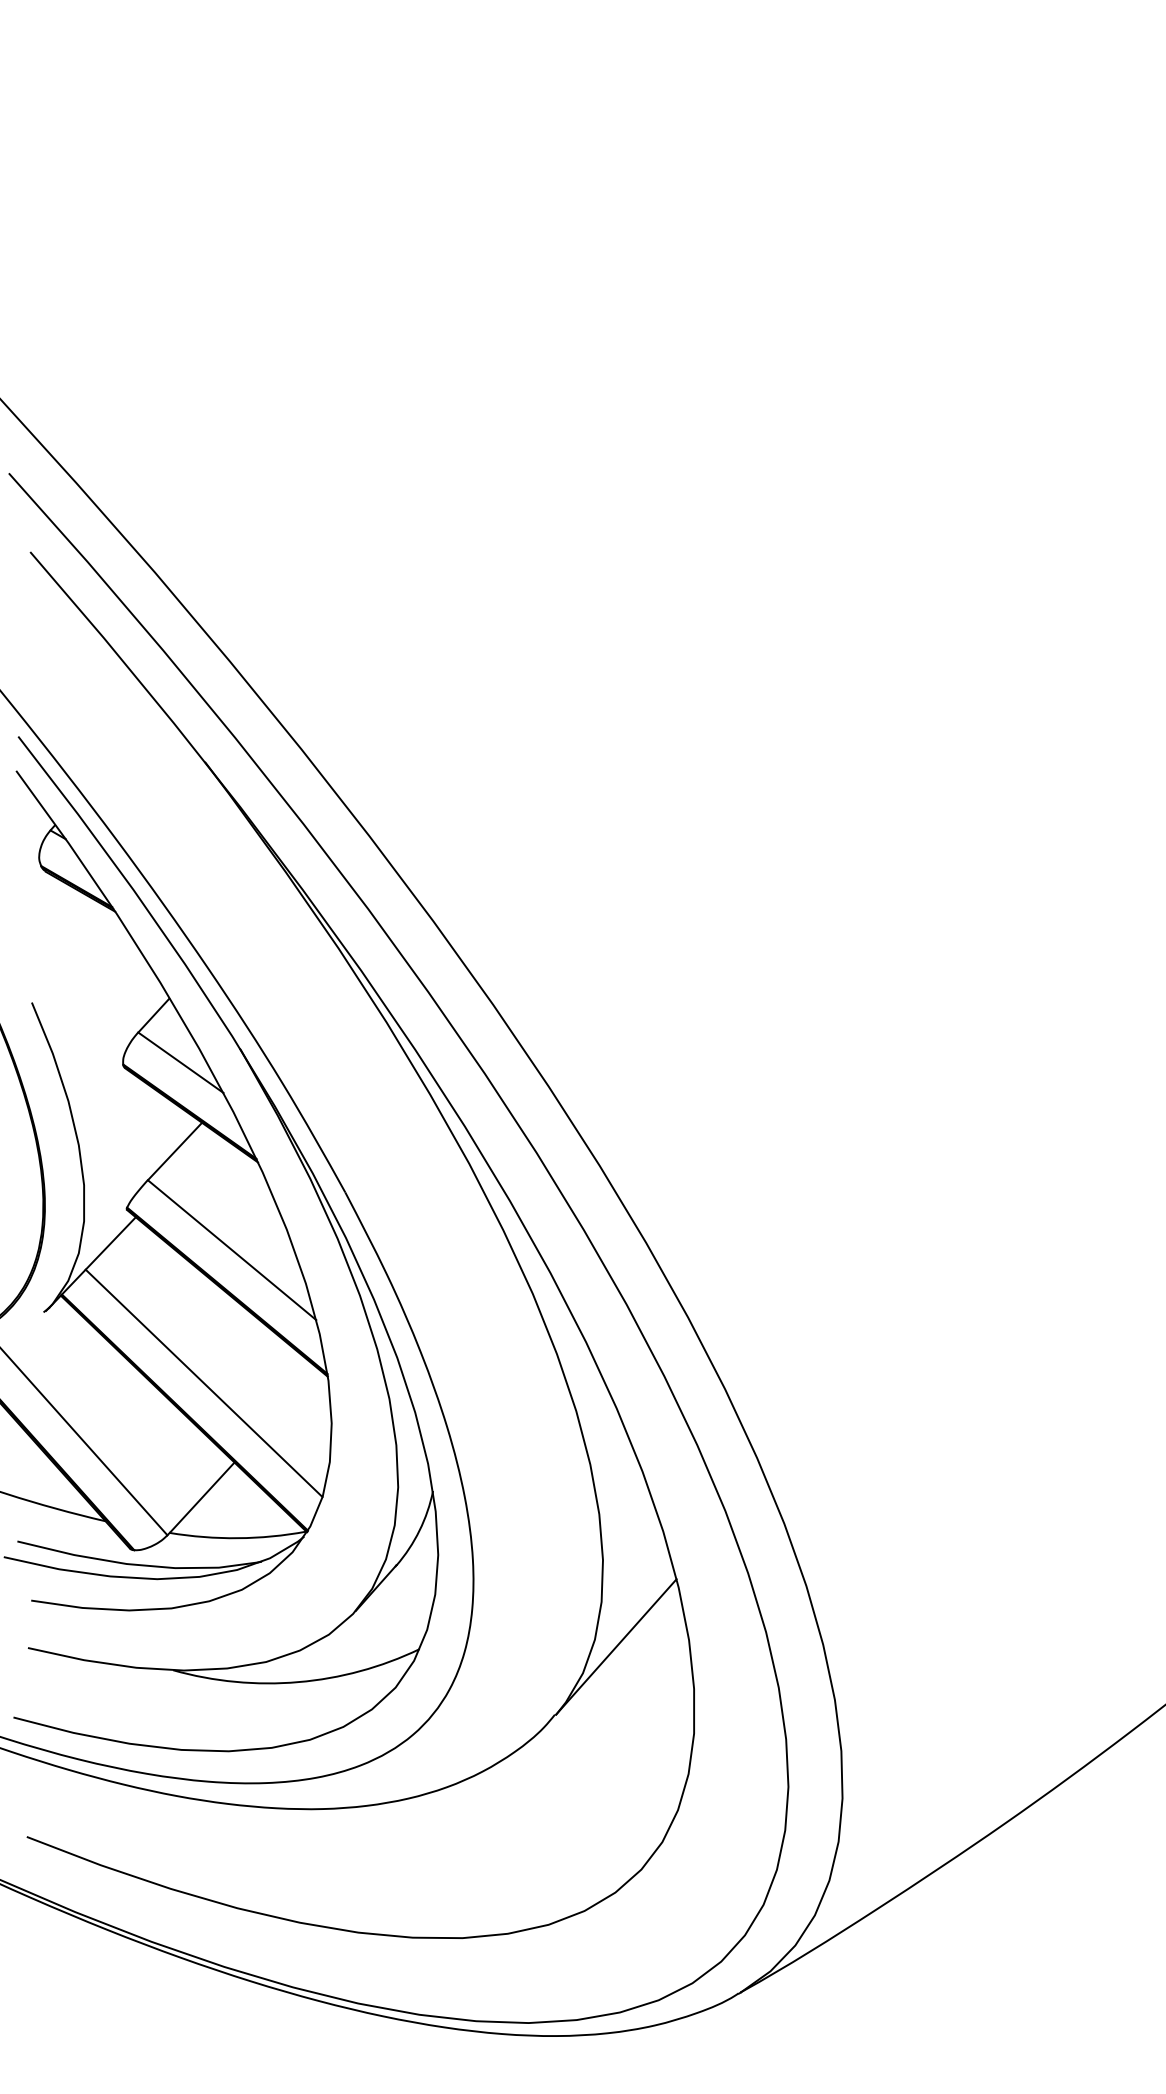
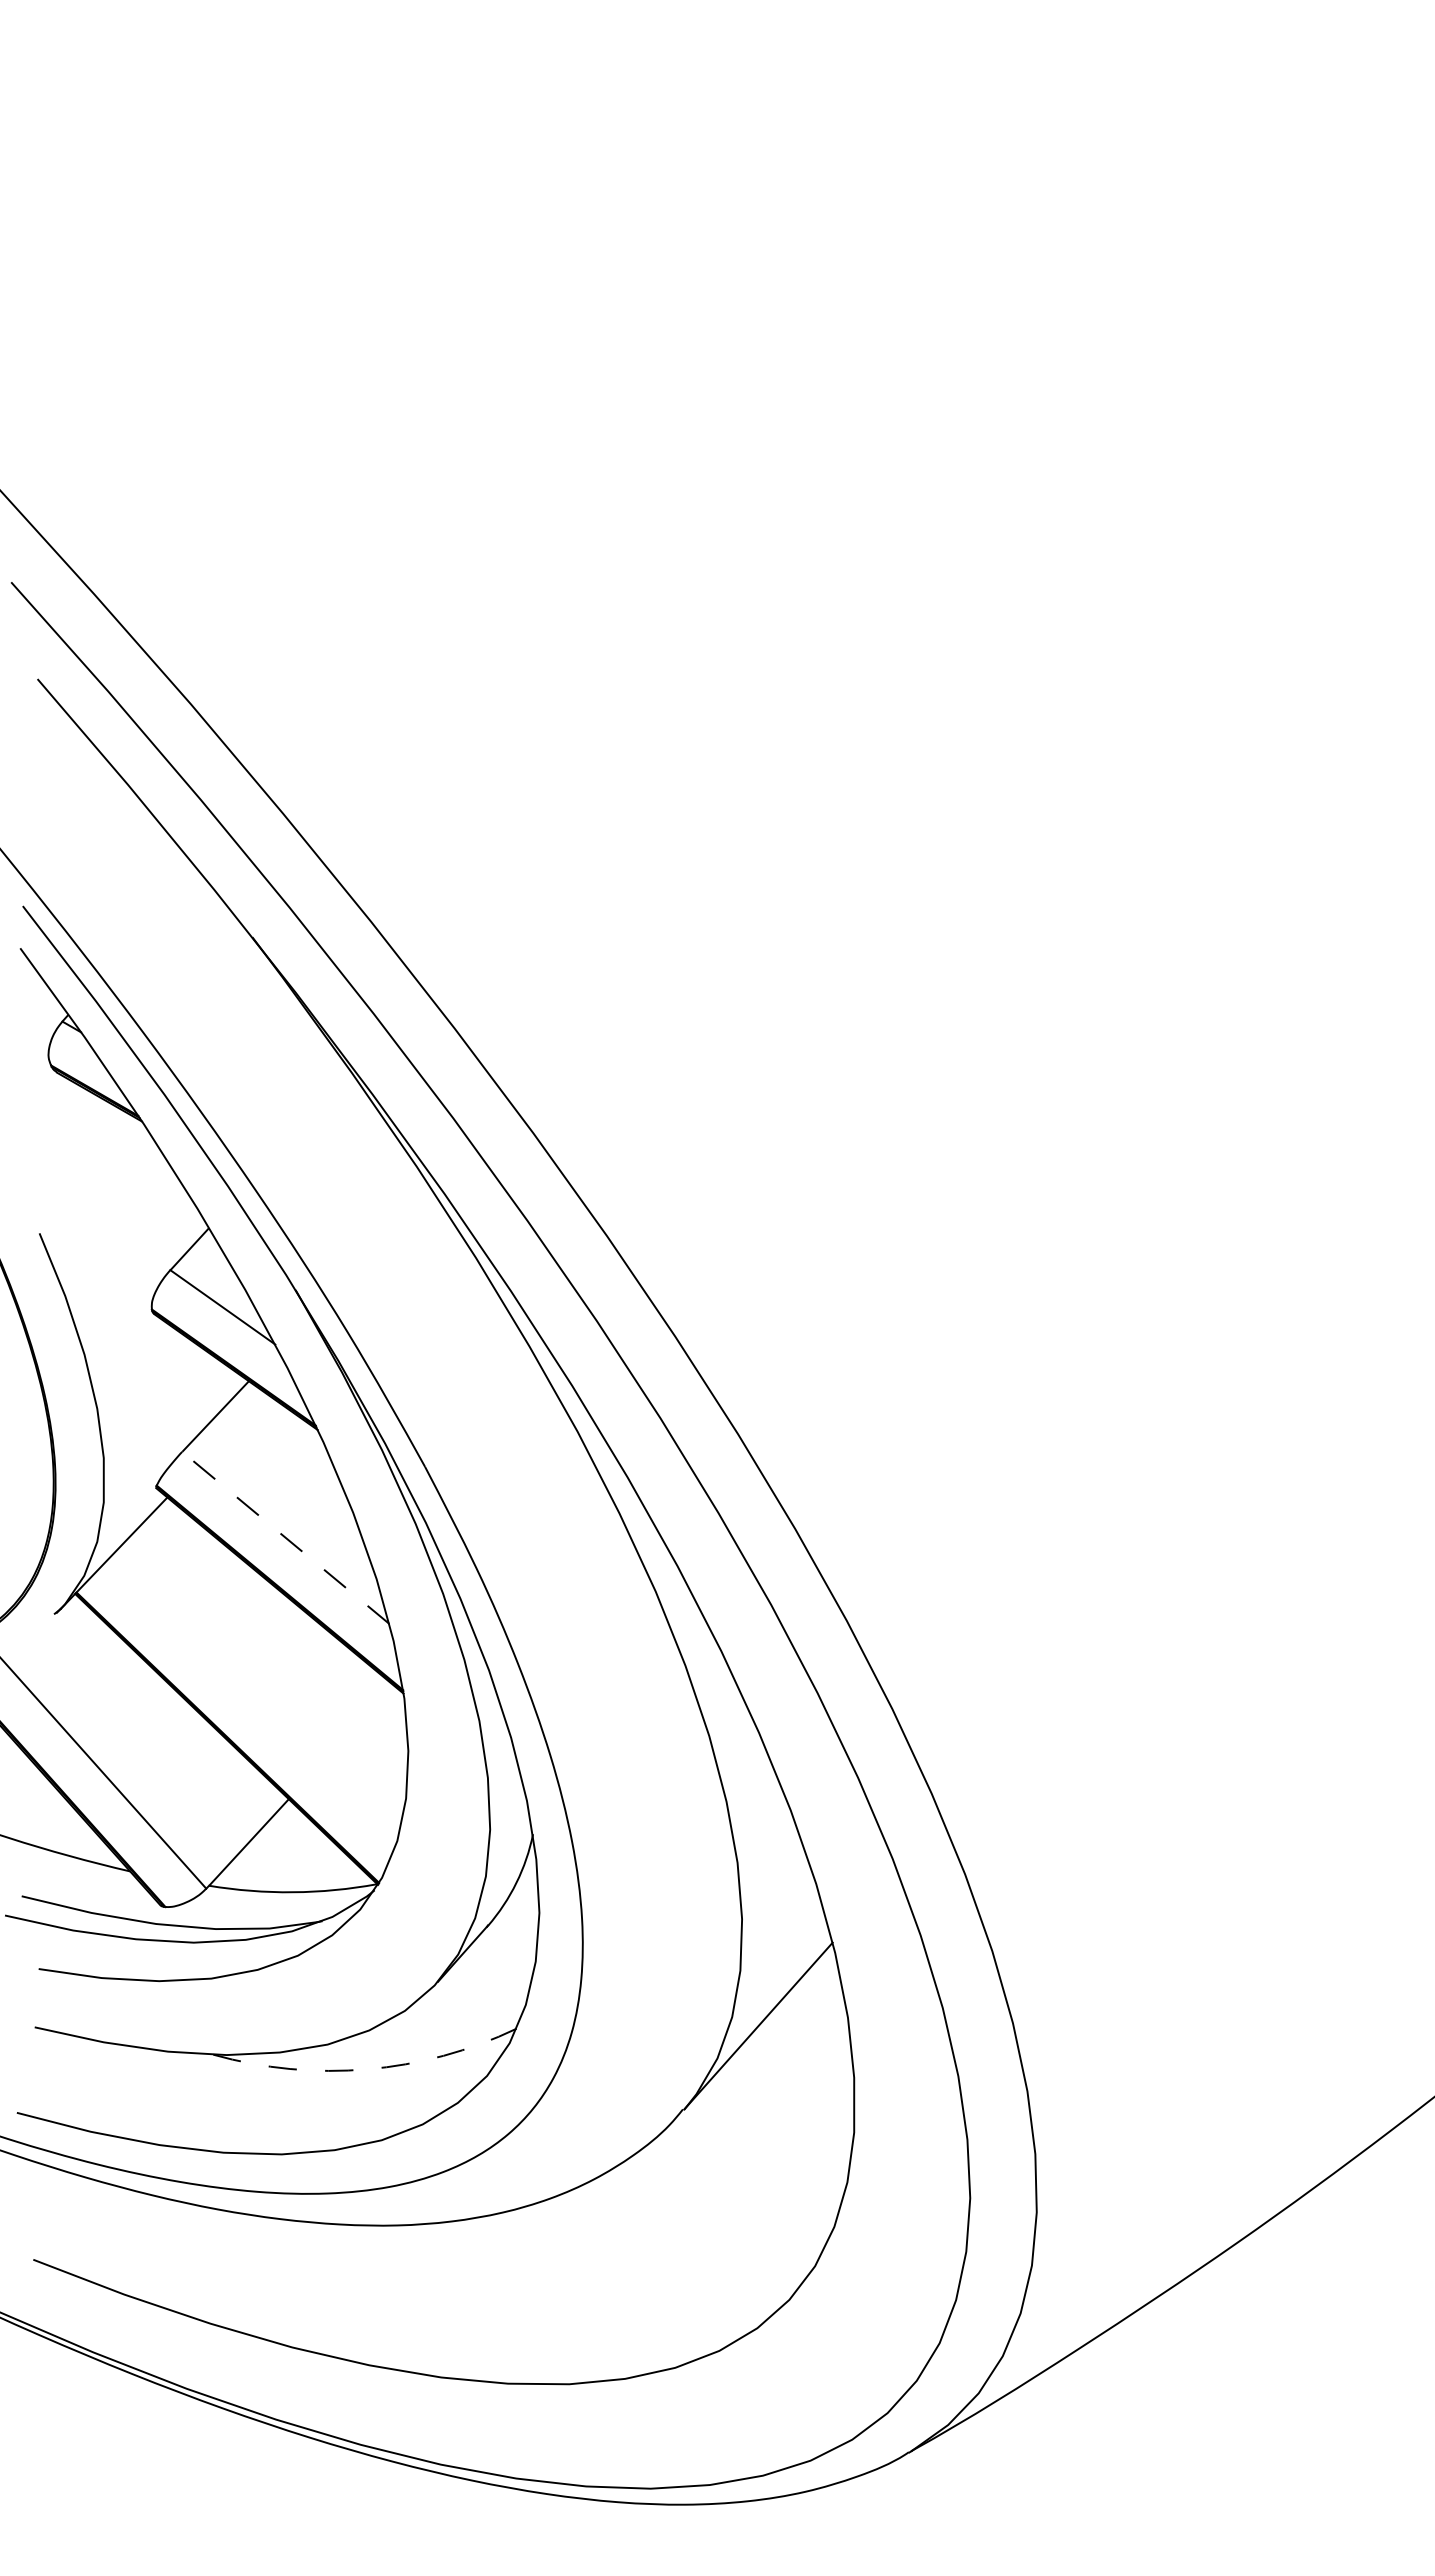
line: (231, 1249) -> (285, 1537), solid -> dashed
line: (204, 1383) -> (251, 1701), removed
arc: (298, 1682) -> (367, 2069), solid -> dashed

